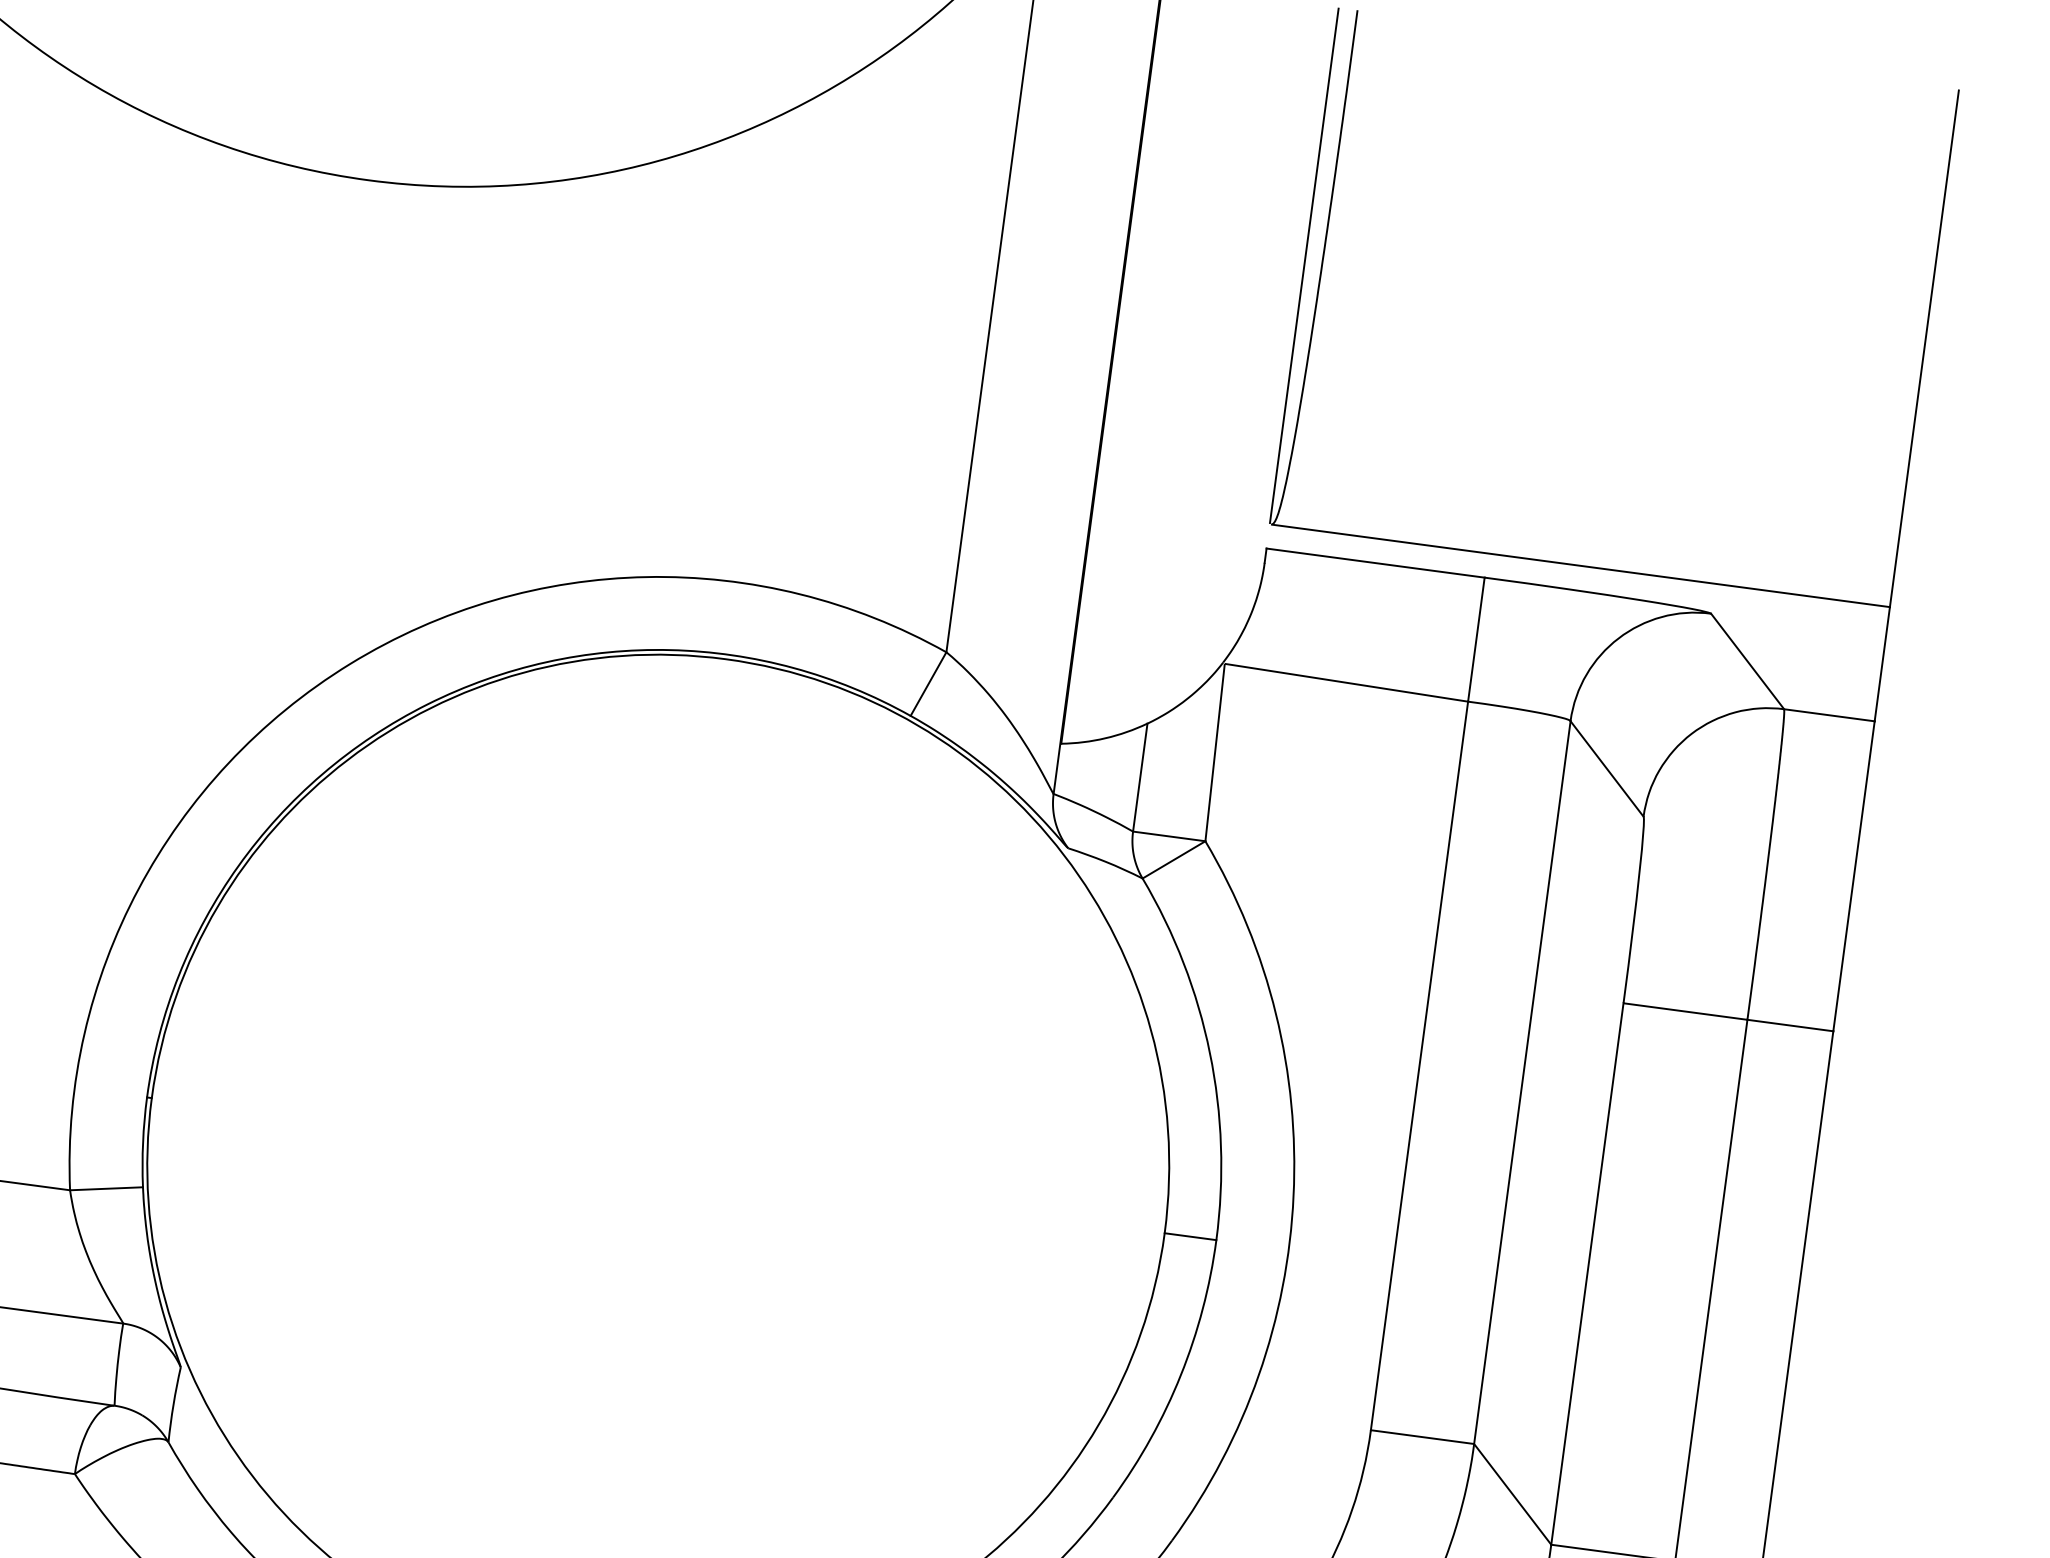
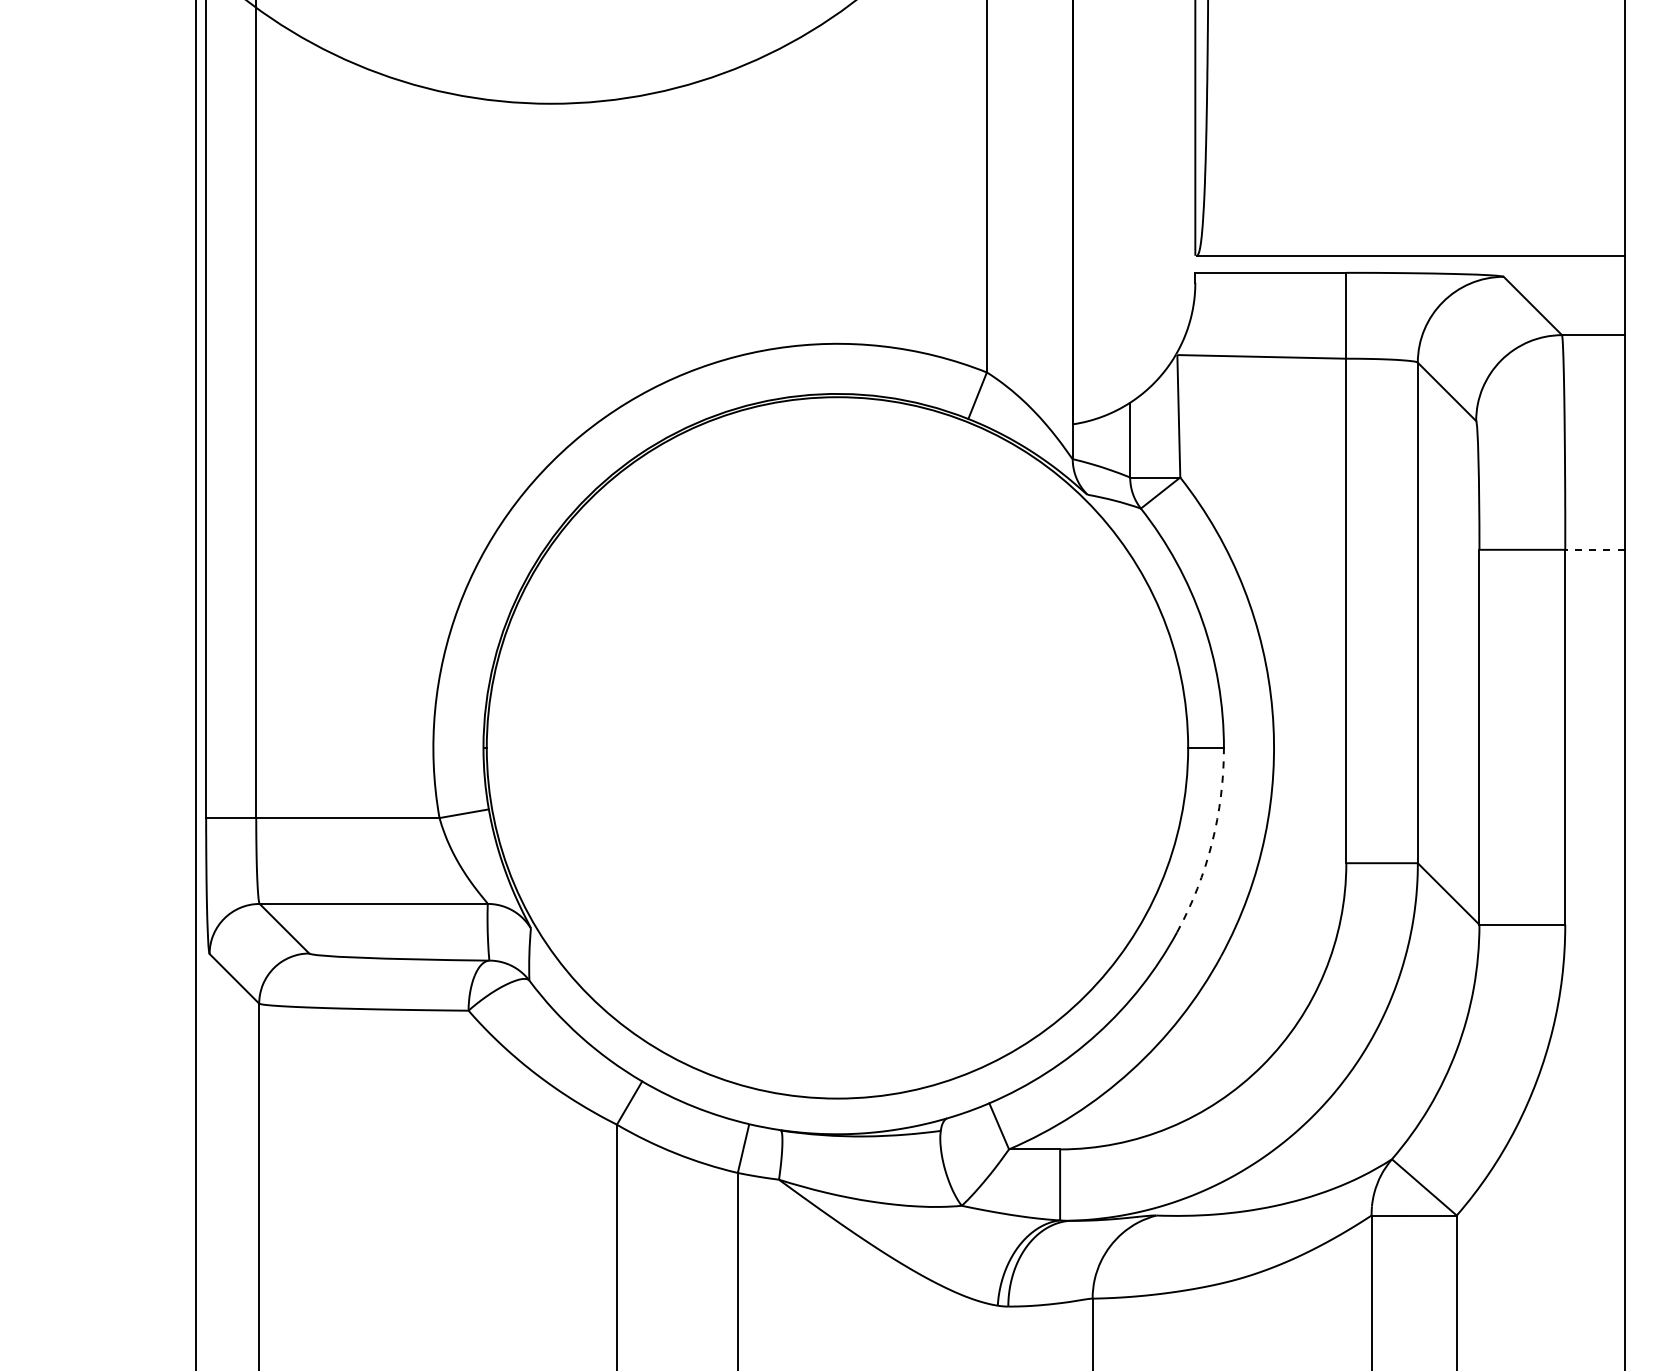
line: (1791, 1025) -> (1595, 549), solid -> dashed
arc: (1181, 1375) -> (1212, 843), solid -> dashed

